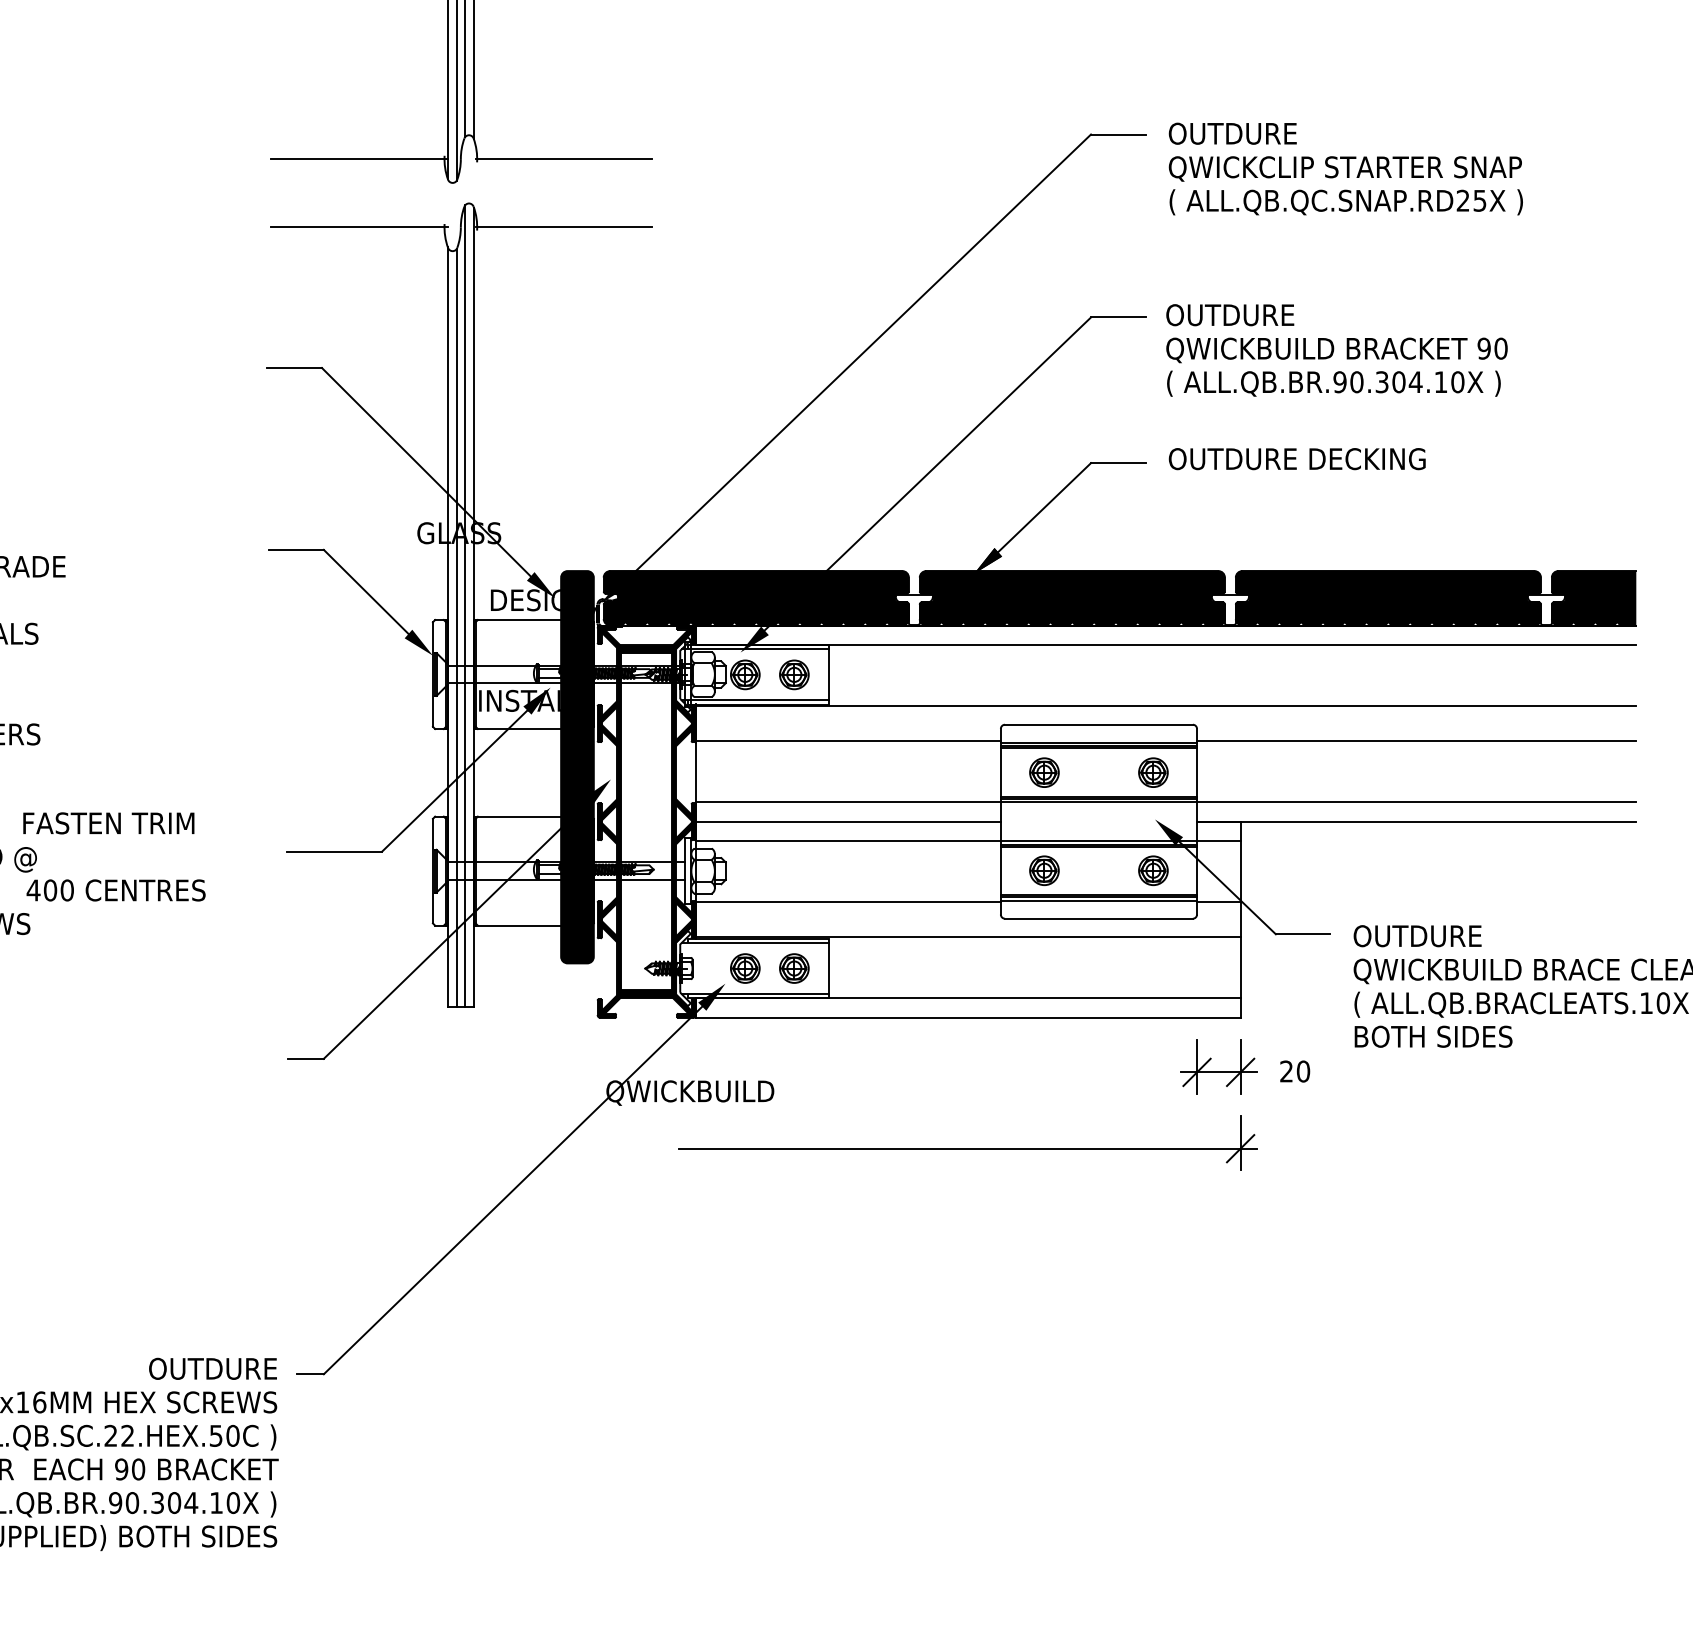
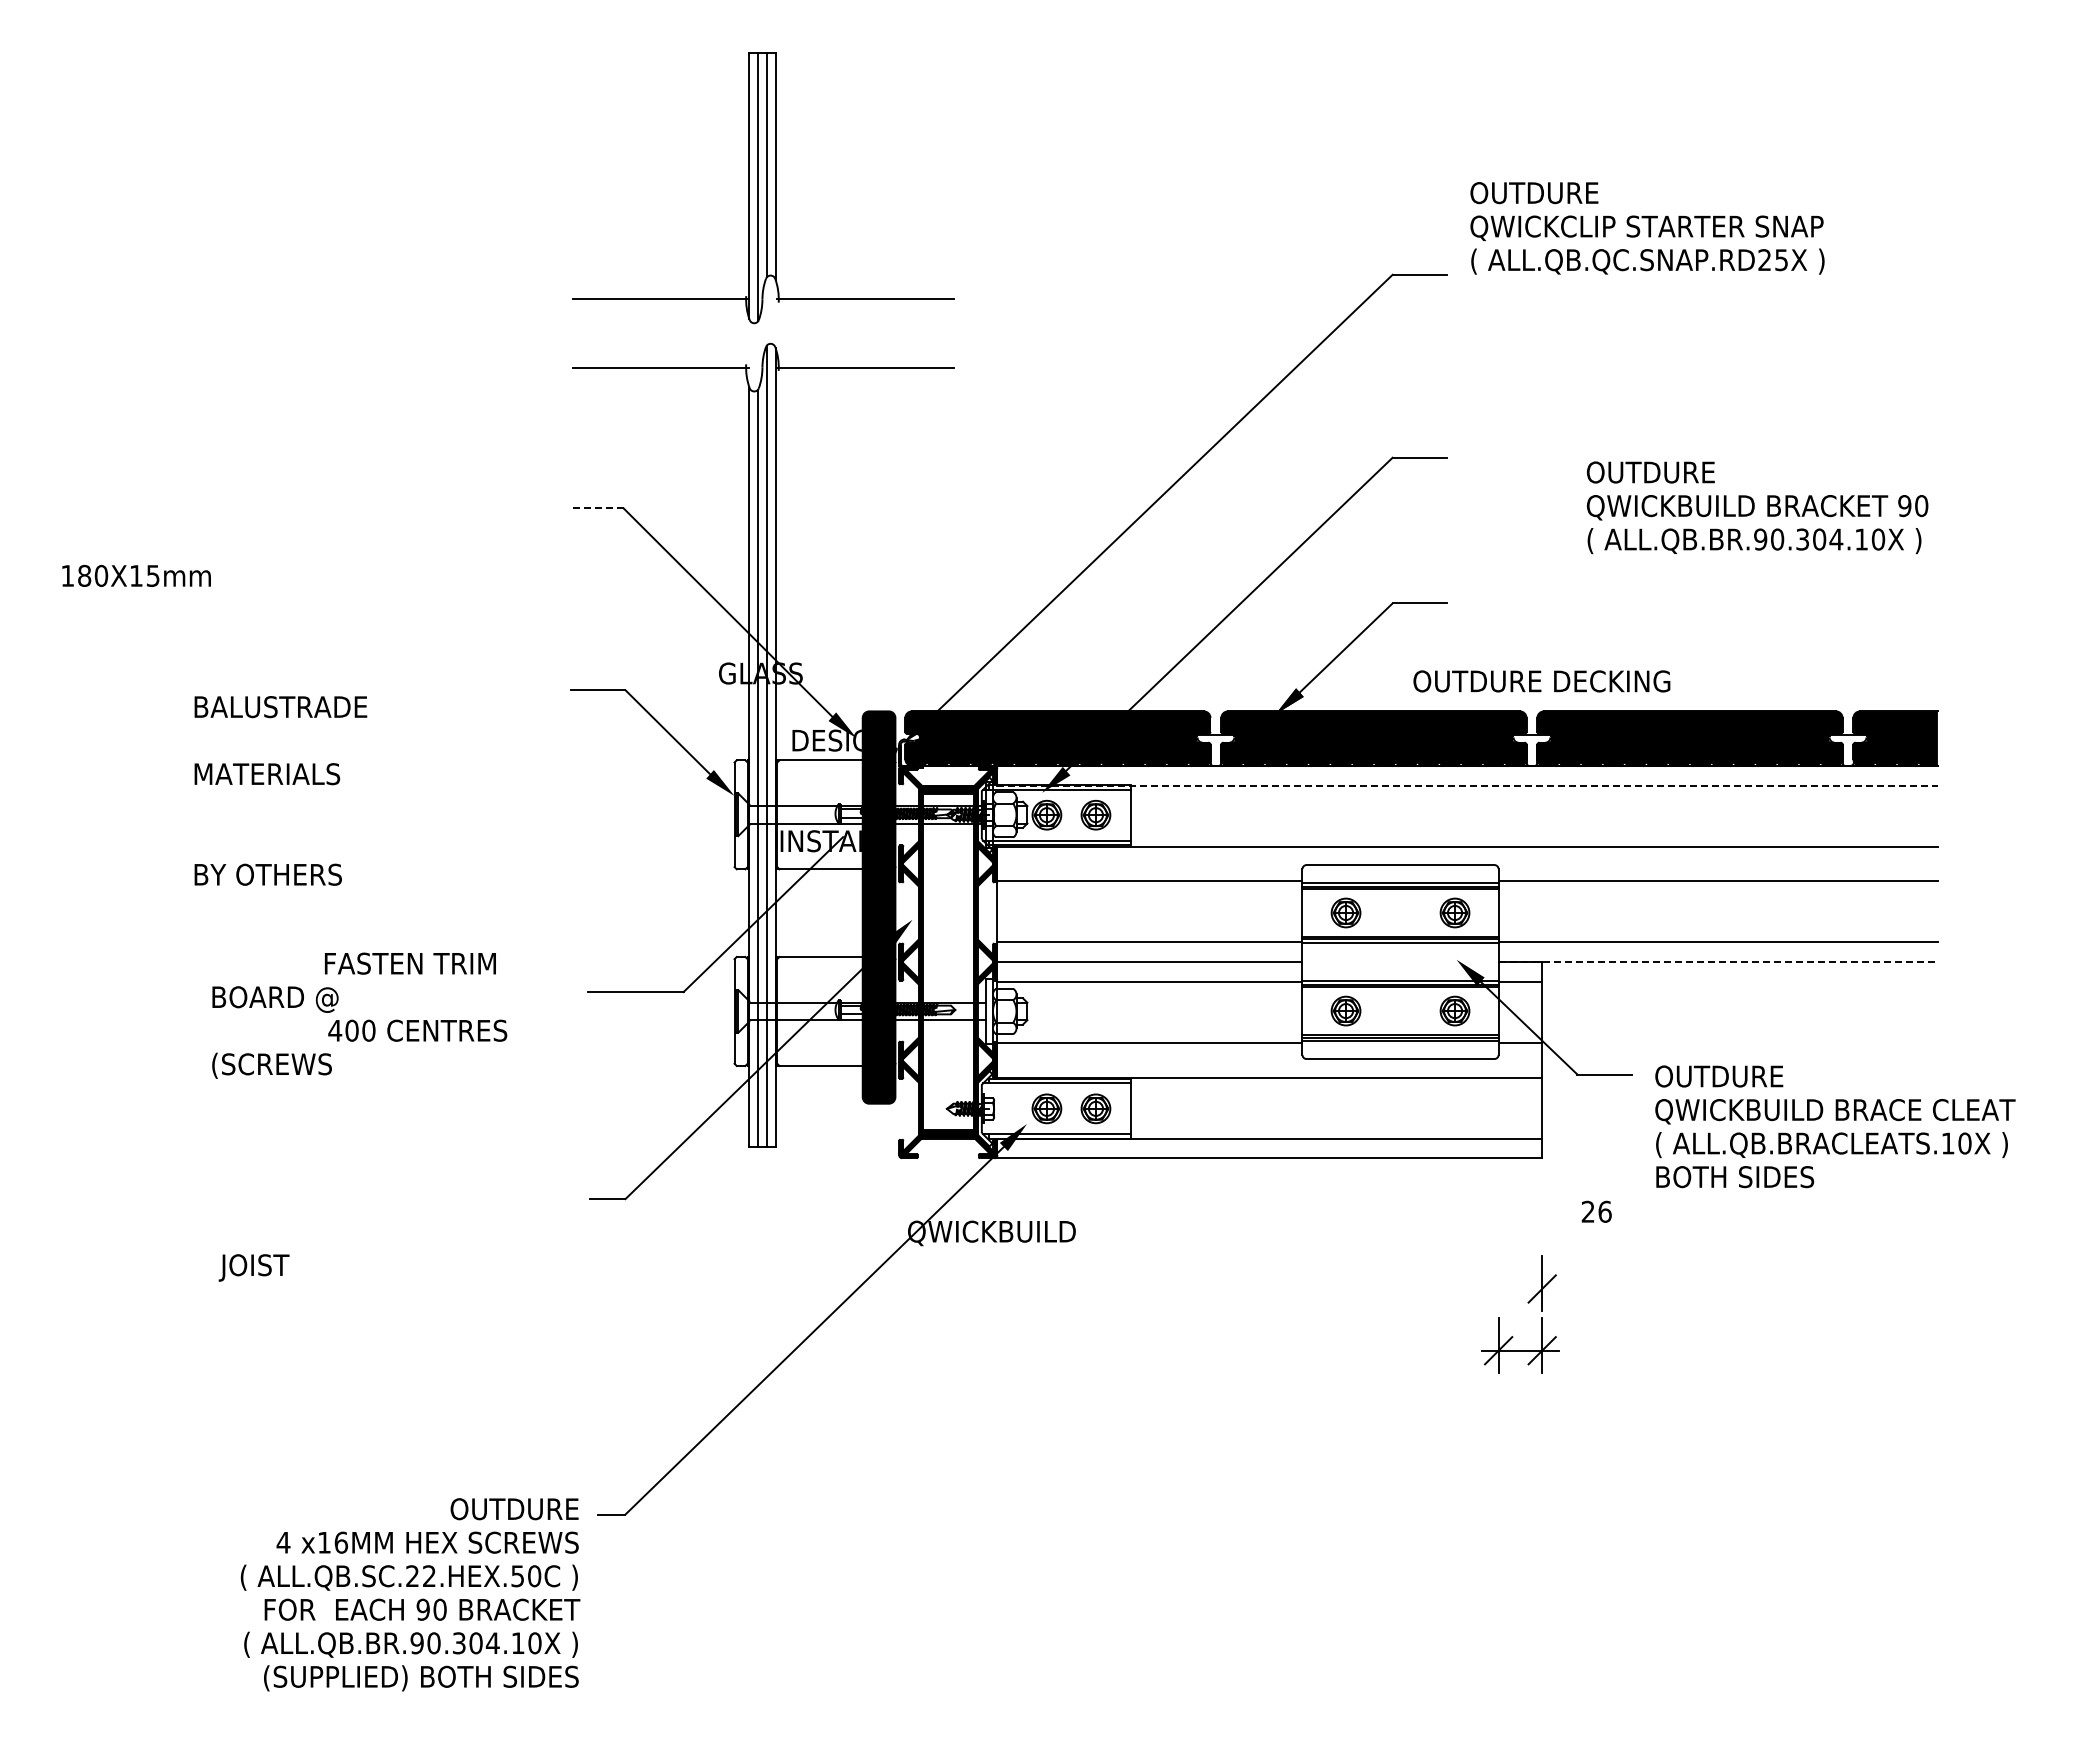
text: (1345, 169) -> (1647, 228), moved
text: (1336, 350) -> (1757, 507), moved
line: (293, 368) -> (595, 508), solid -> dashed
text: (1296, 459) -> (1541, 681), moved
line: (1166, 645) -> (1468, 785), solid -> dashed
fill: (536, 700) -> (838, 840), removed
line: (1416, 822) -> (1718, 962), solid -> dashed
part: (1218, 1067) -> (1520, 1345), moved
text: (1302, 1071) -> (1604, 1211), 20 -> 26
line: (967, 1148) -> (1269, 1288), removed

